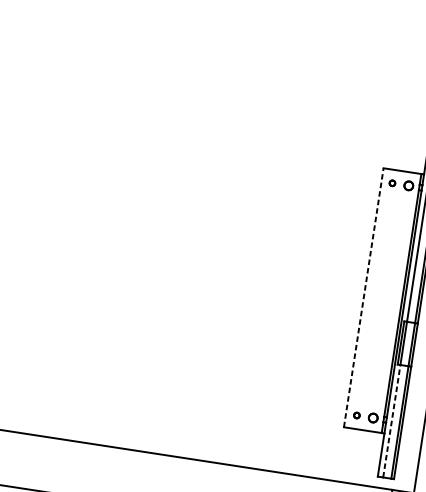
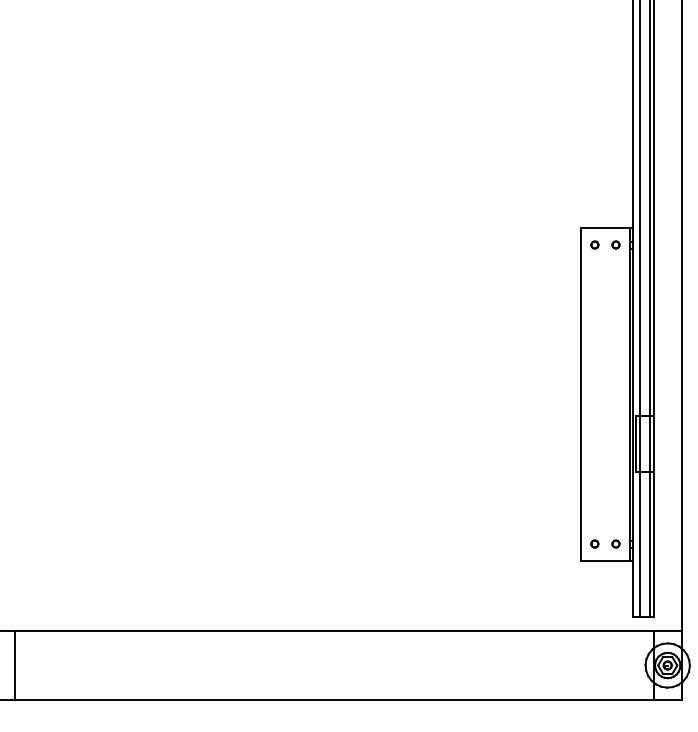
part: (408, 185) -> (615, 244), size x0.62
line: (363, 297) -> (580, 394), dashed -> solid
part: (372, 417) -> (615, 543), size x0.62
line: (391, 420) -> (639, 543), dashed -> solid

